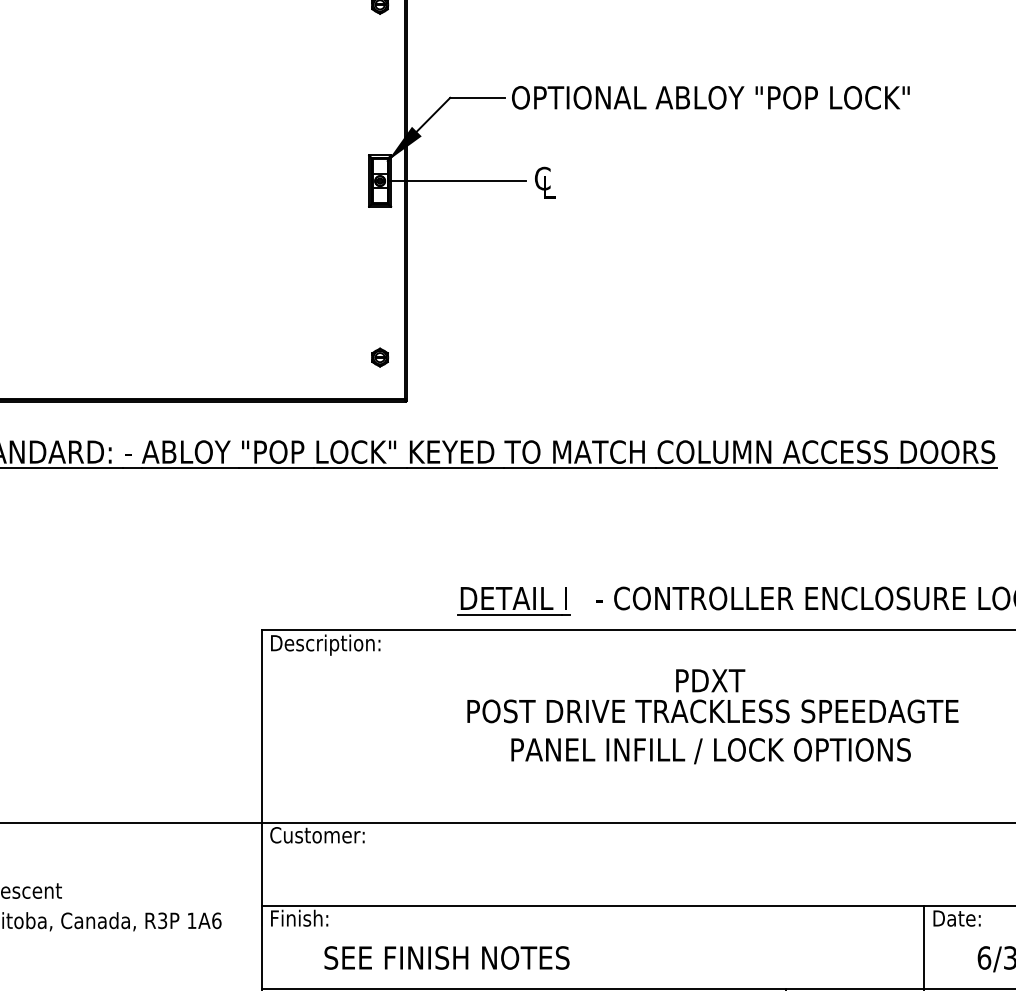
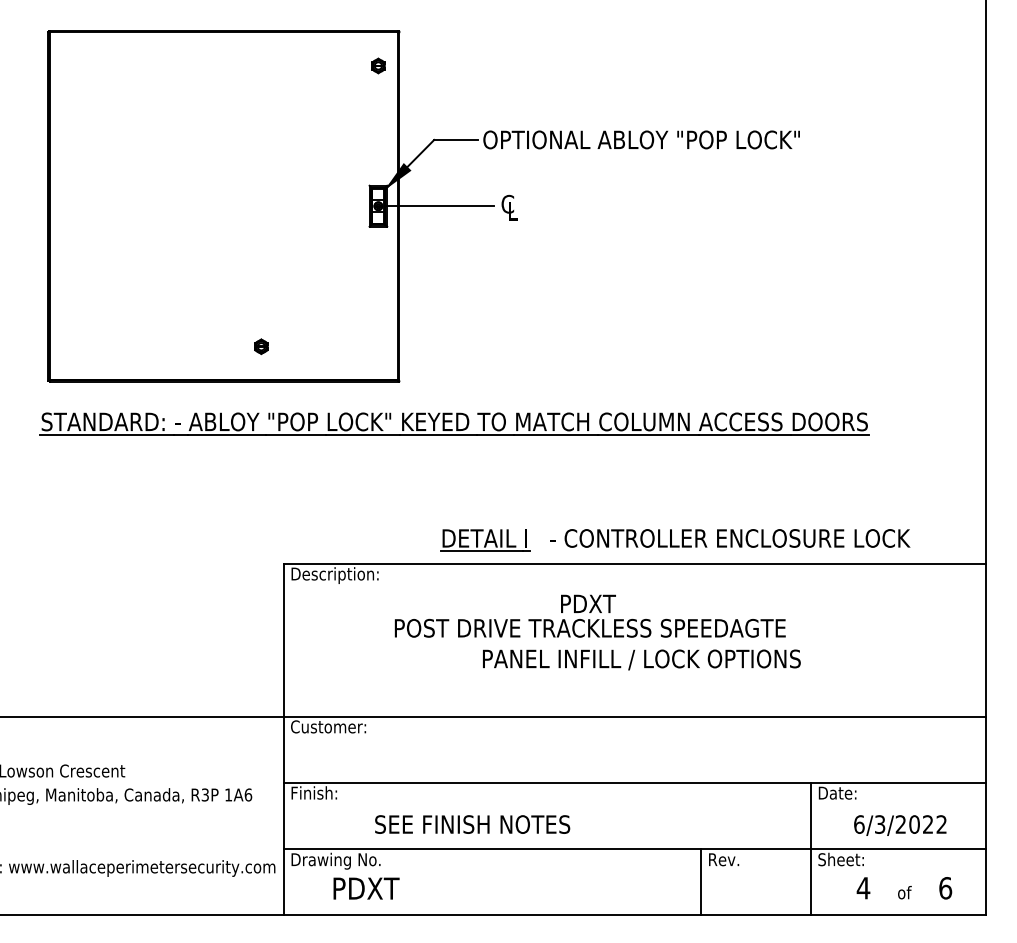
part: (380, 357) -> (261, 346), moved
text: (711, 695) -> (589, 615), moved
text: (446, 957) -> (472, 824), moved

